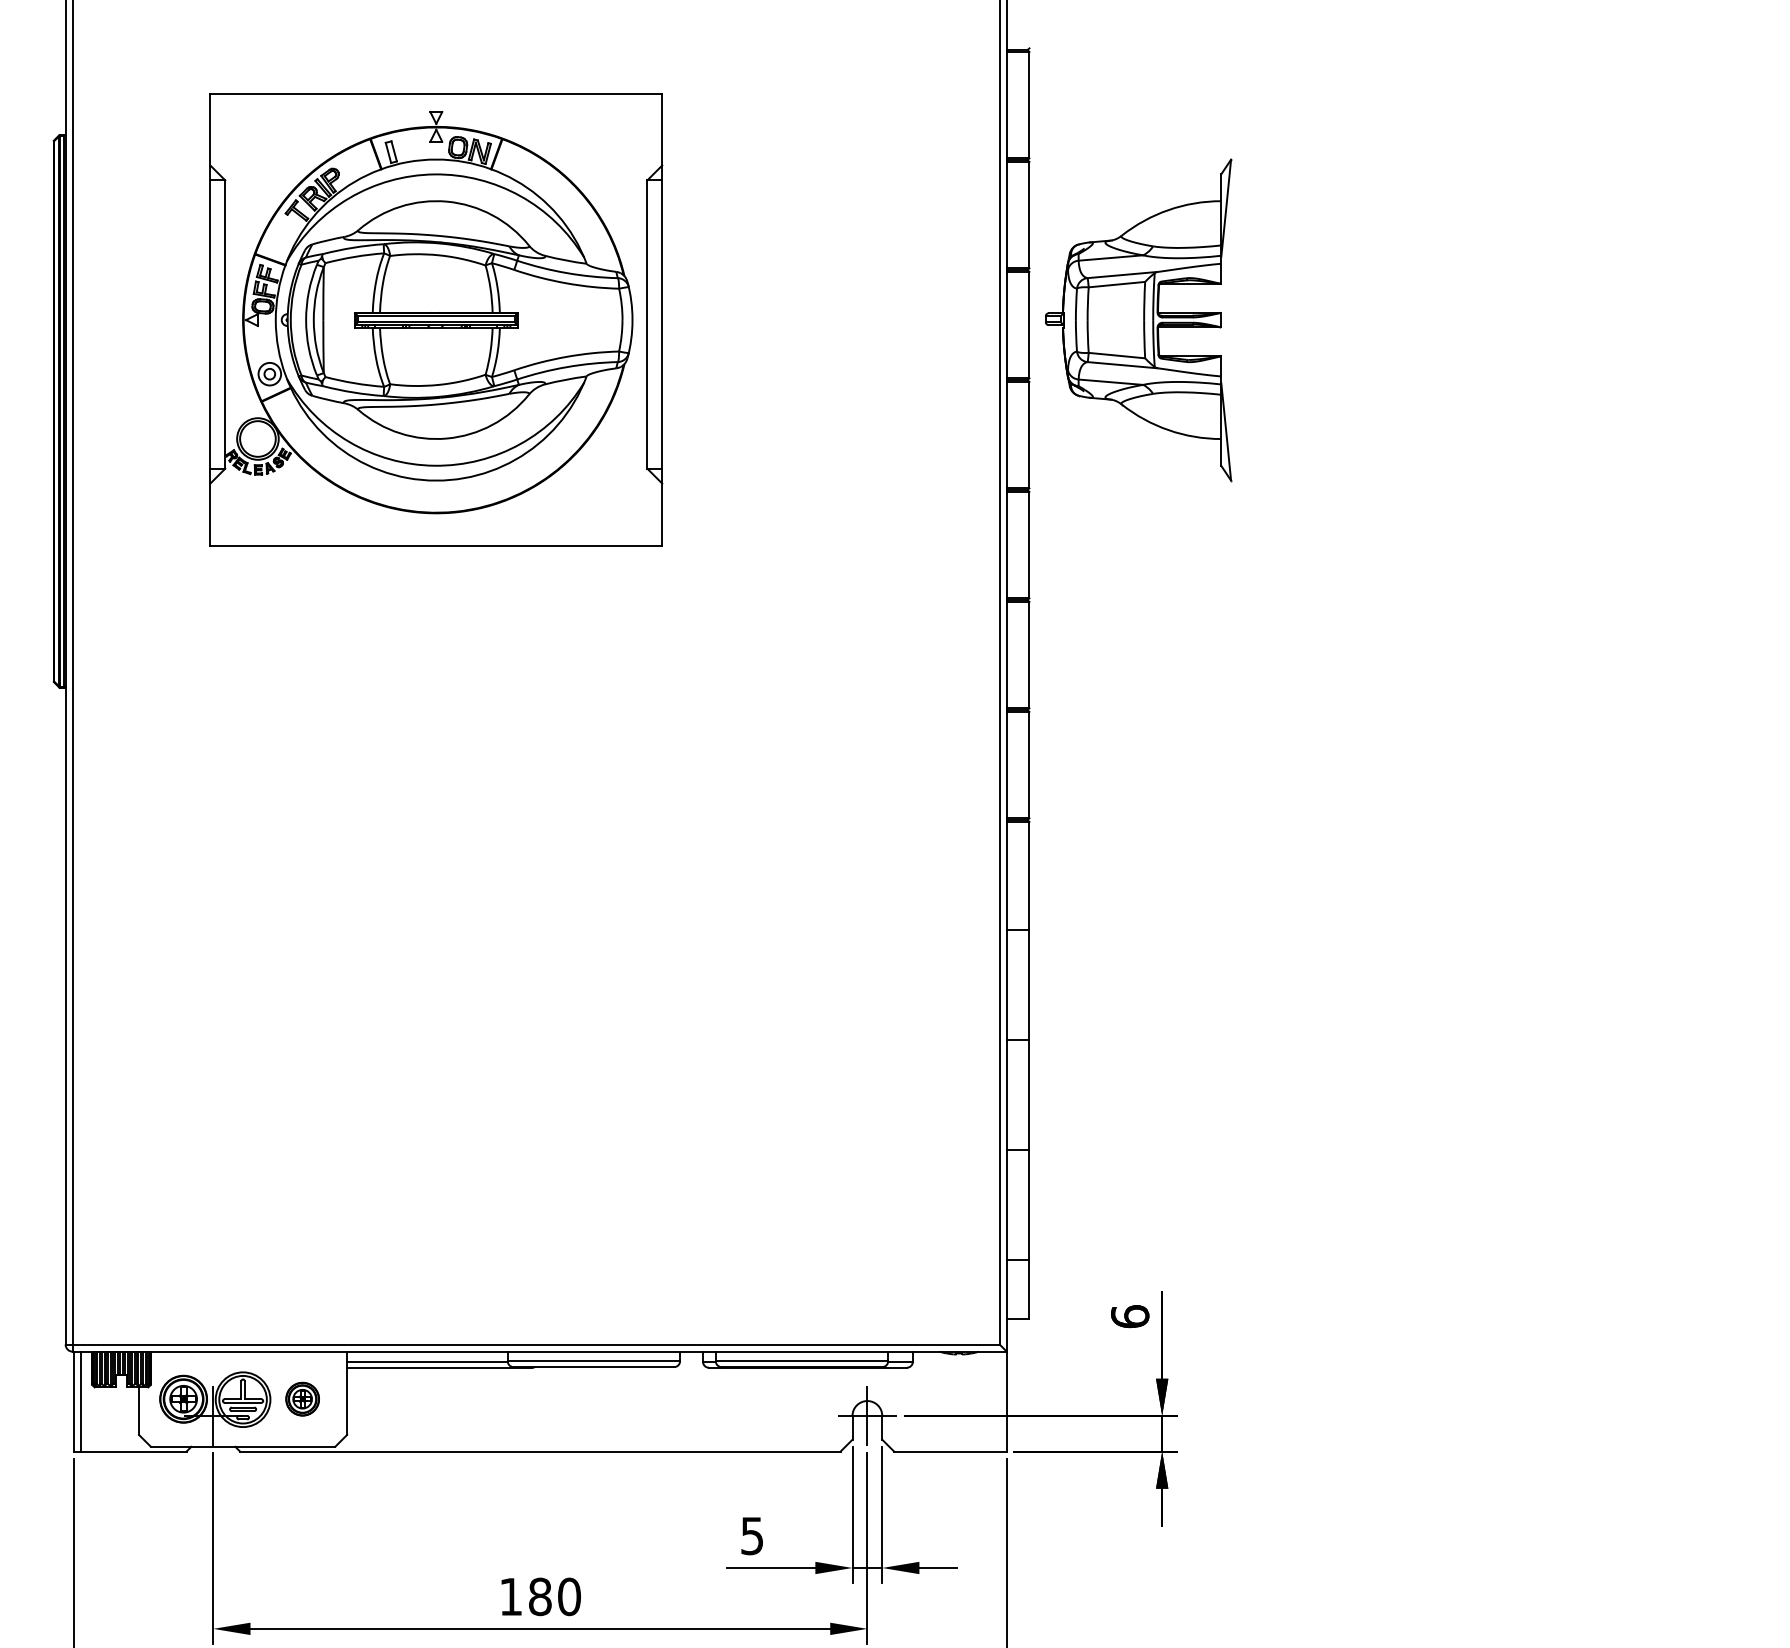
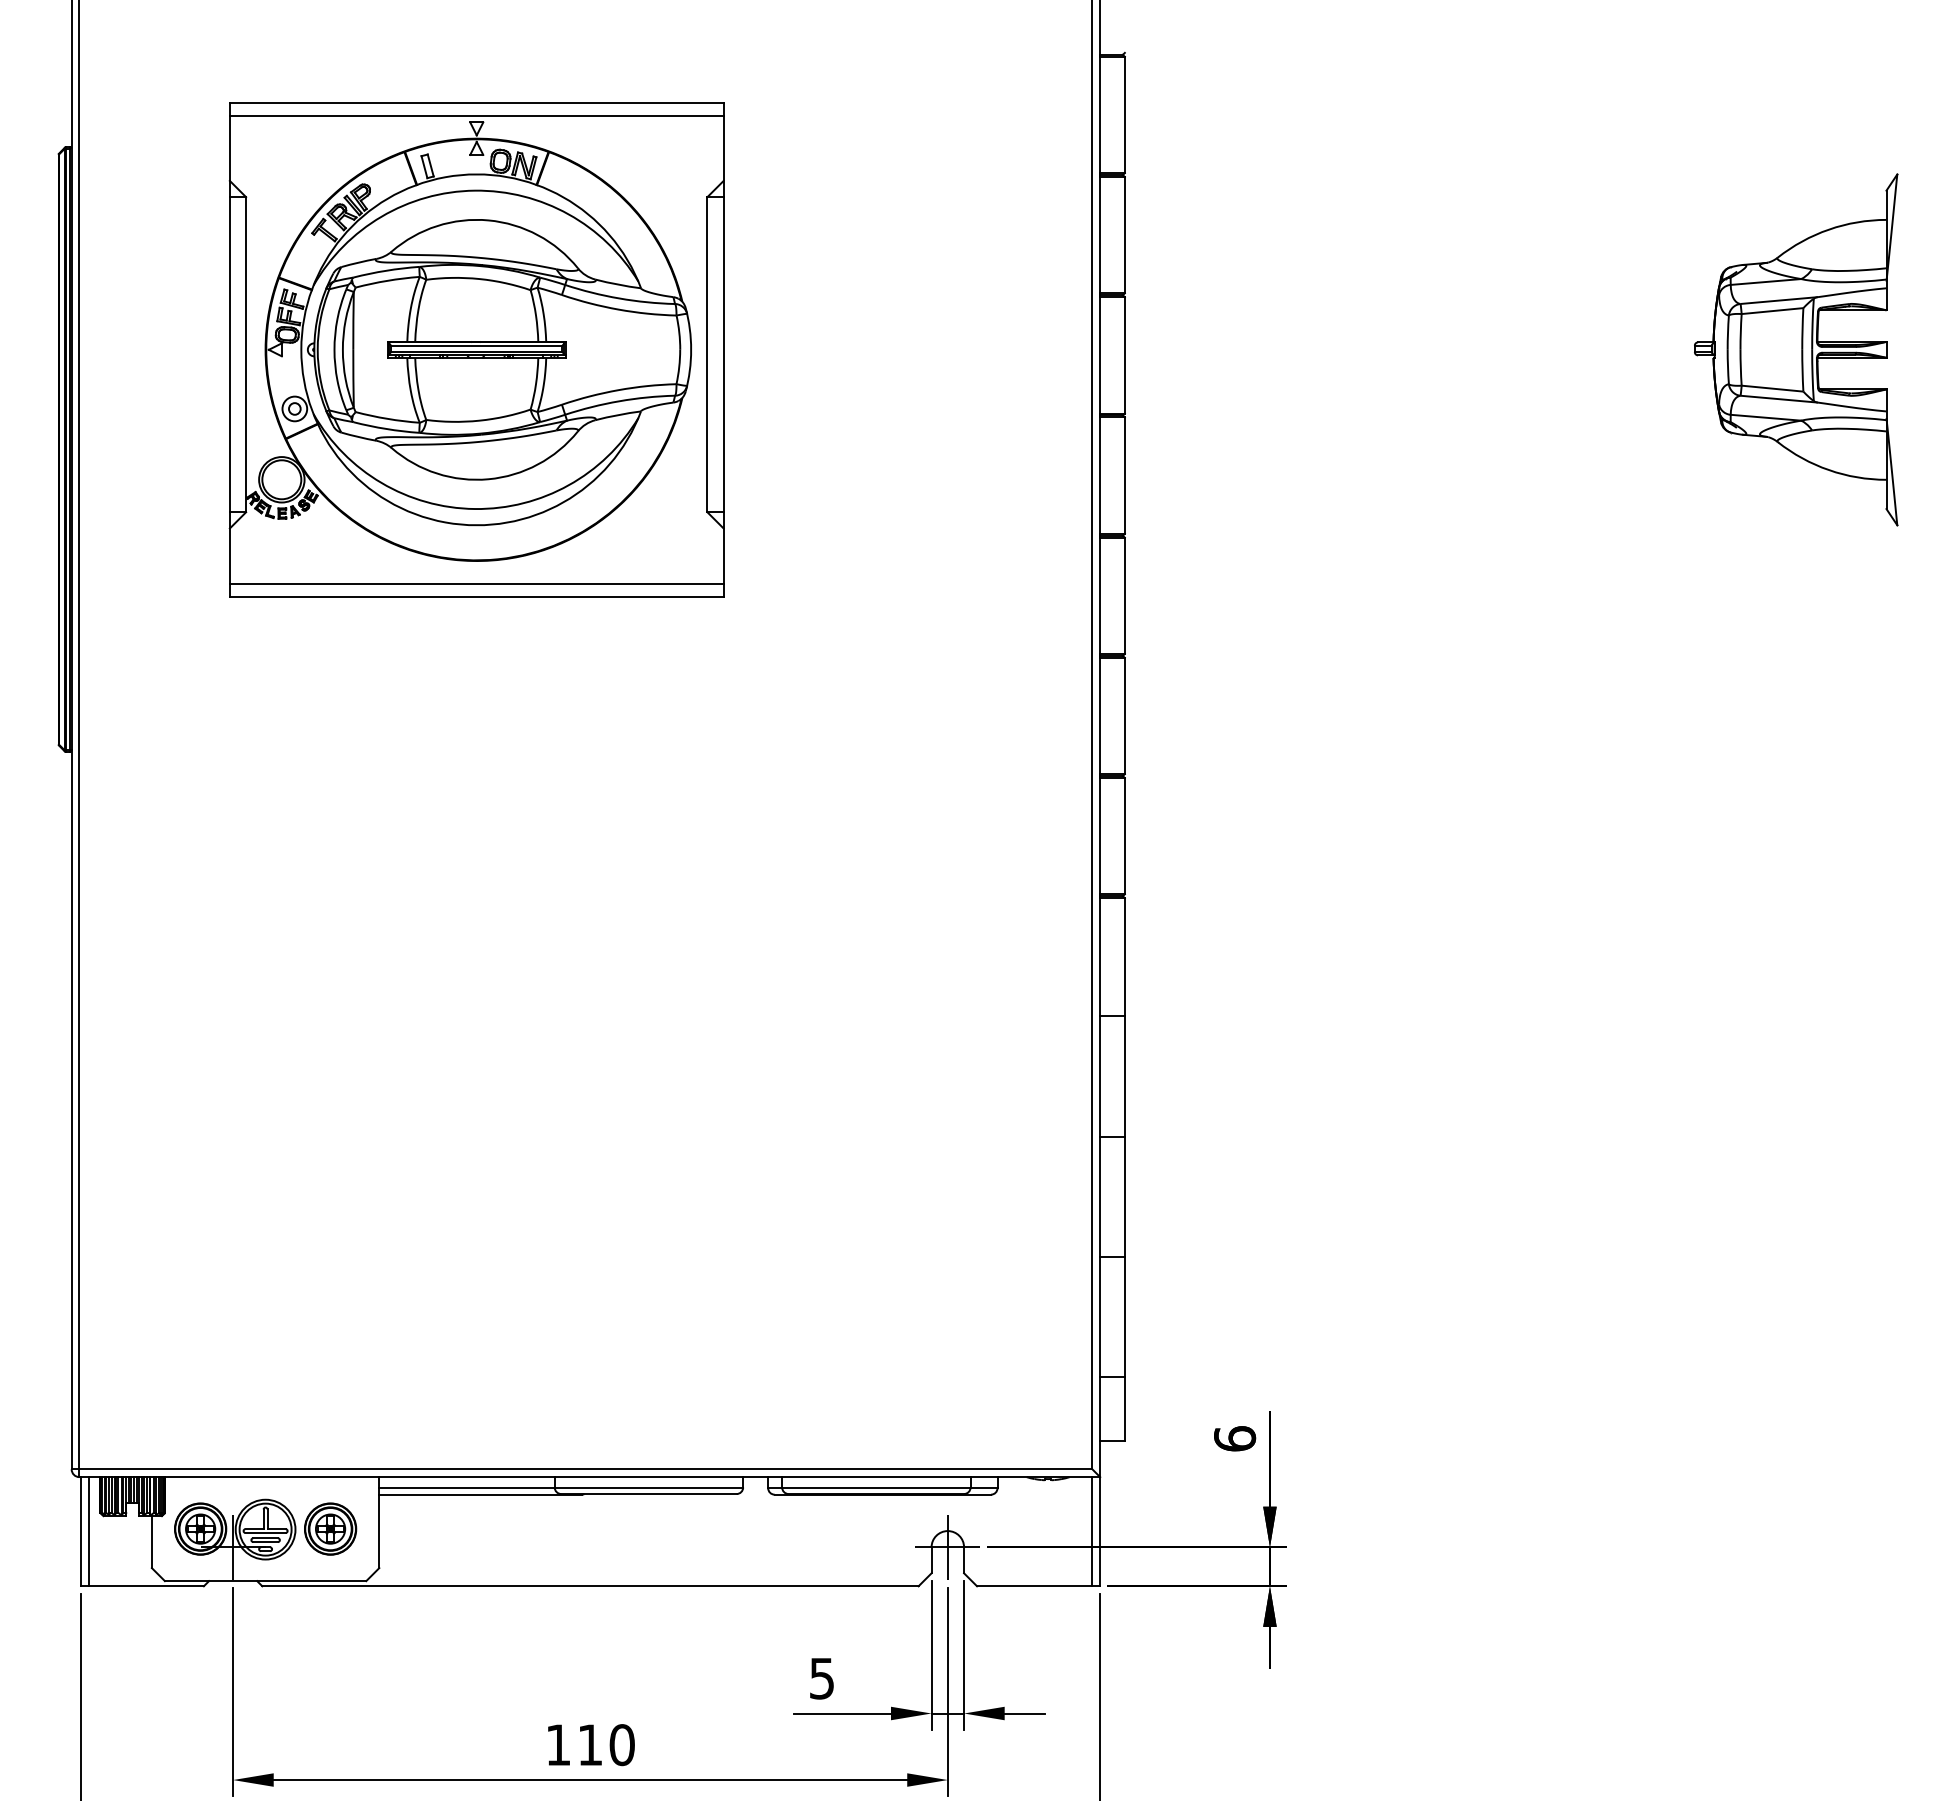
line: (436, 105) -> (476, 115), added
part: (1138, 319) -> (1796, 349), moved
line: (436, 533) -> (476, 583), added
part: (302, 1398) -> (330, 1528), size x1.43
line: (999, 1401) -> (1092, 1531), added
text: (540, 1597) -> (590, 1745), 180 -> 110

